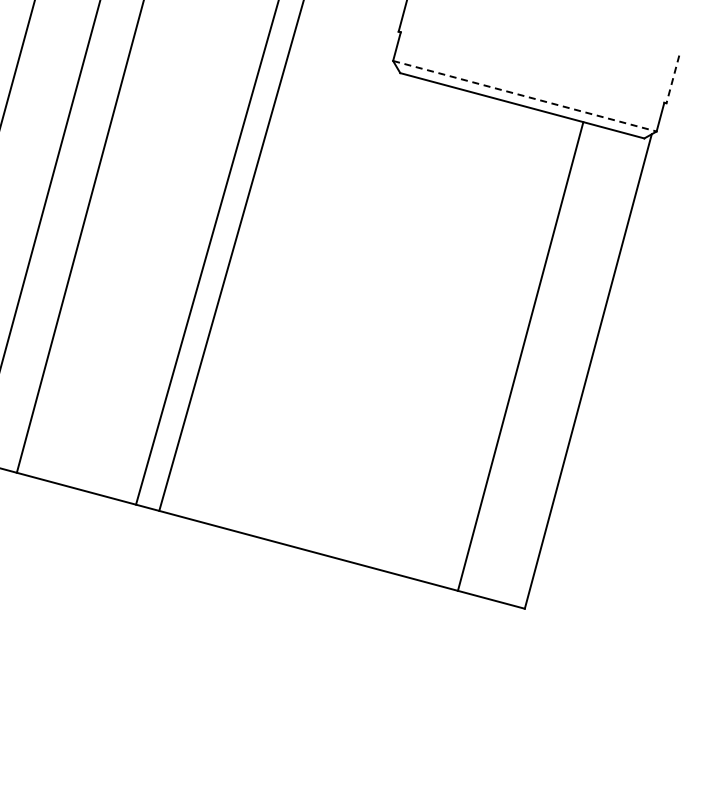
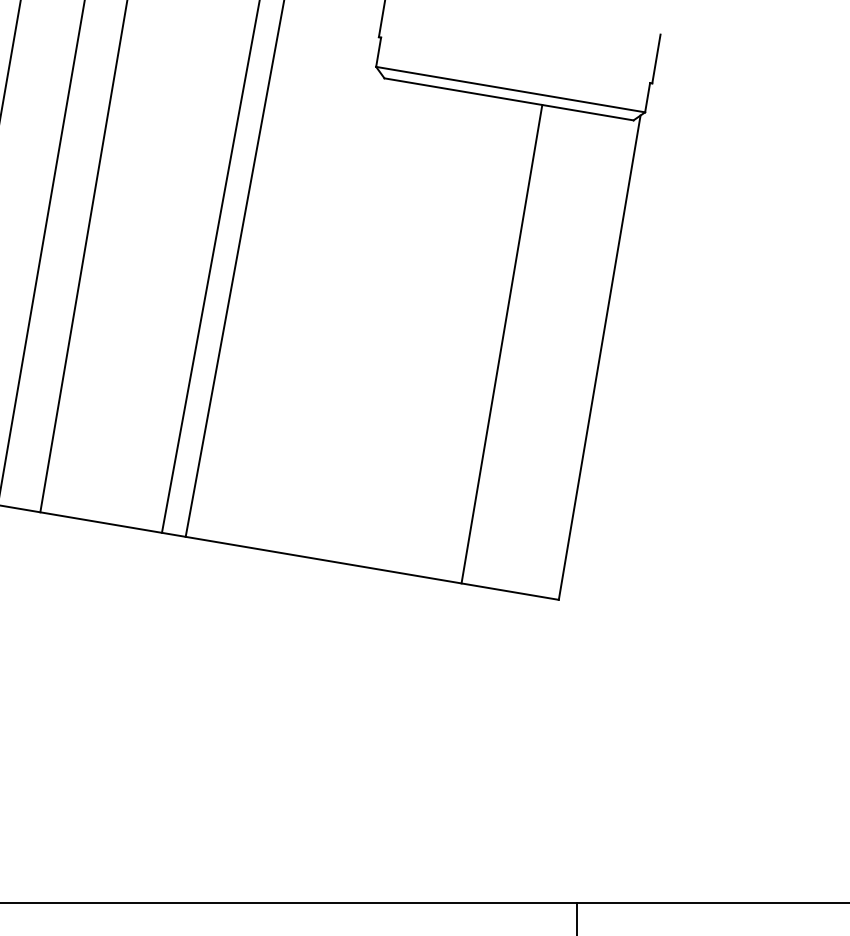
line: (672, 79) -> (656, 59), dashed -> solid
line: (525, 96) -> (511, 89), dashed -> solid
line: (520, 356) -> (501, 344), moved

